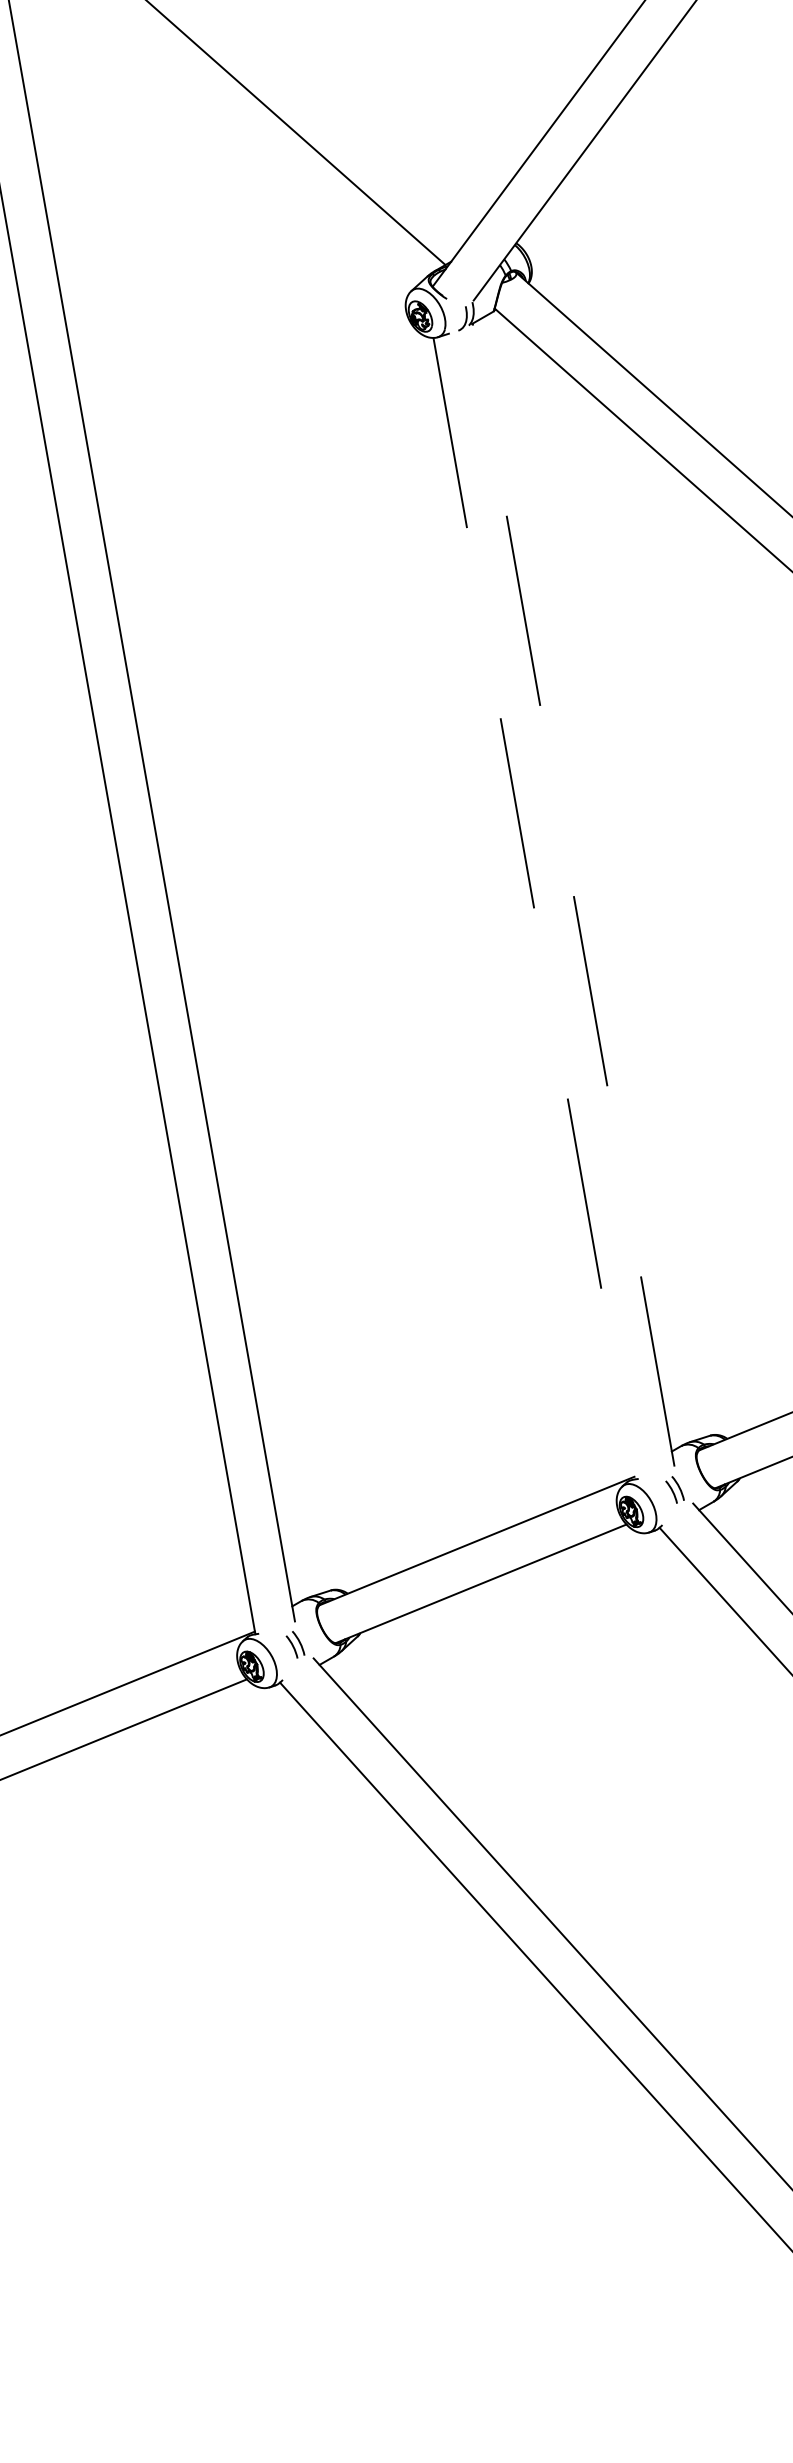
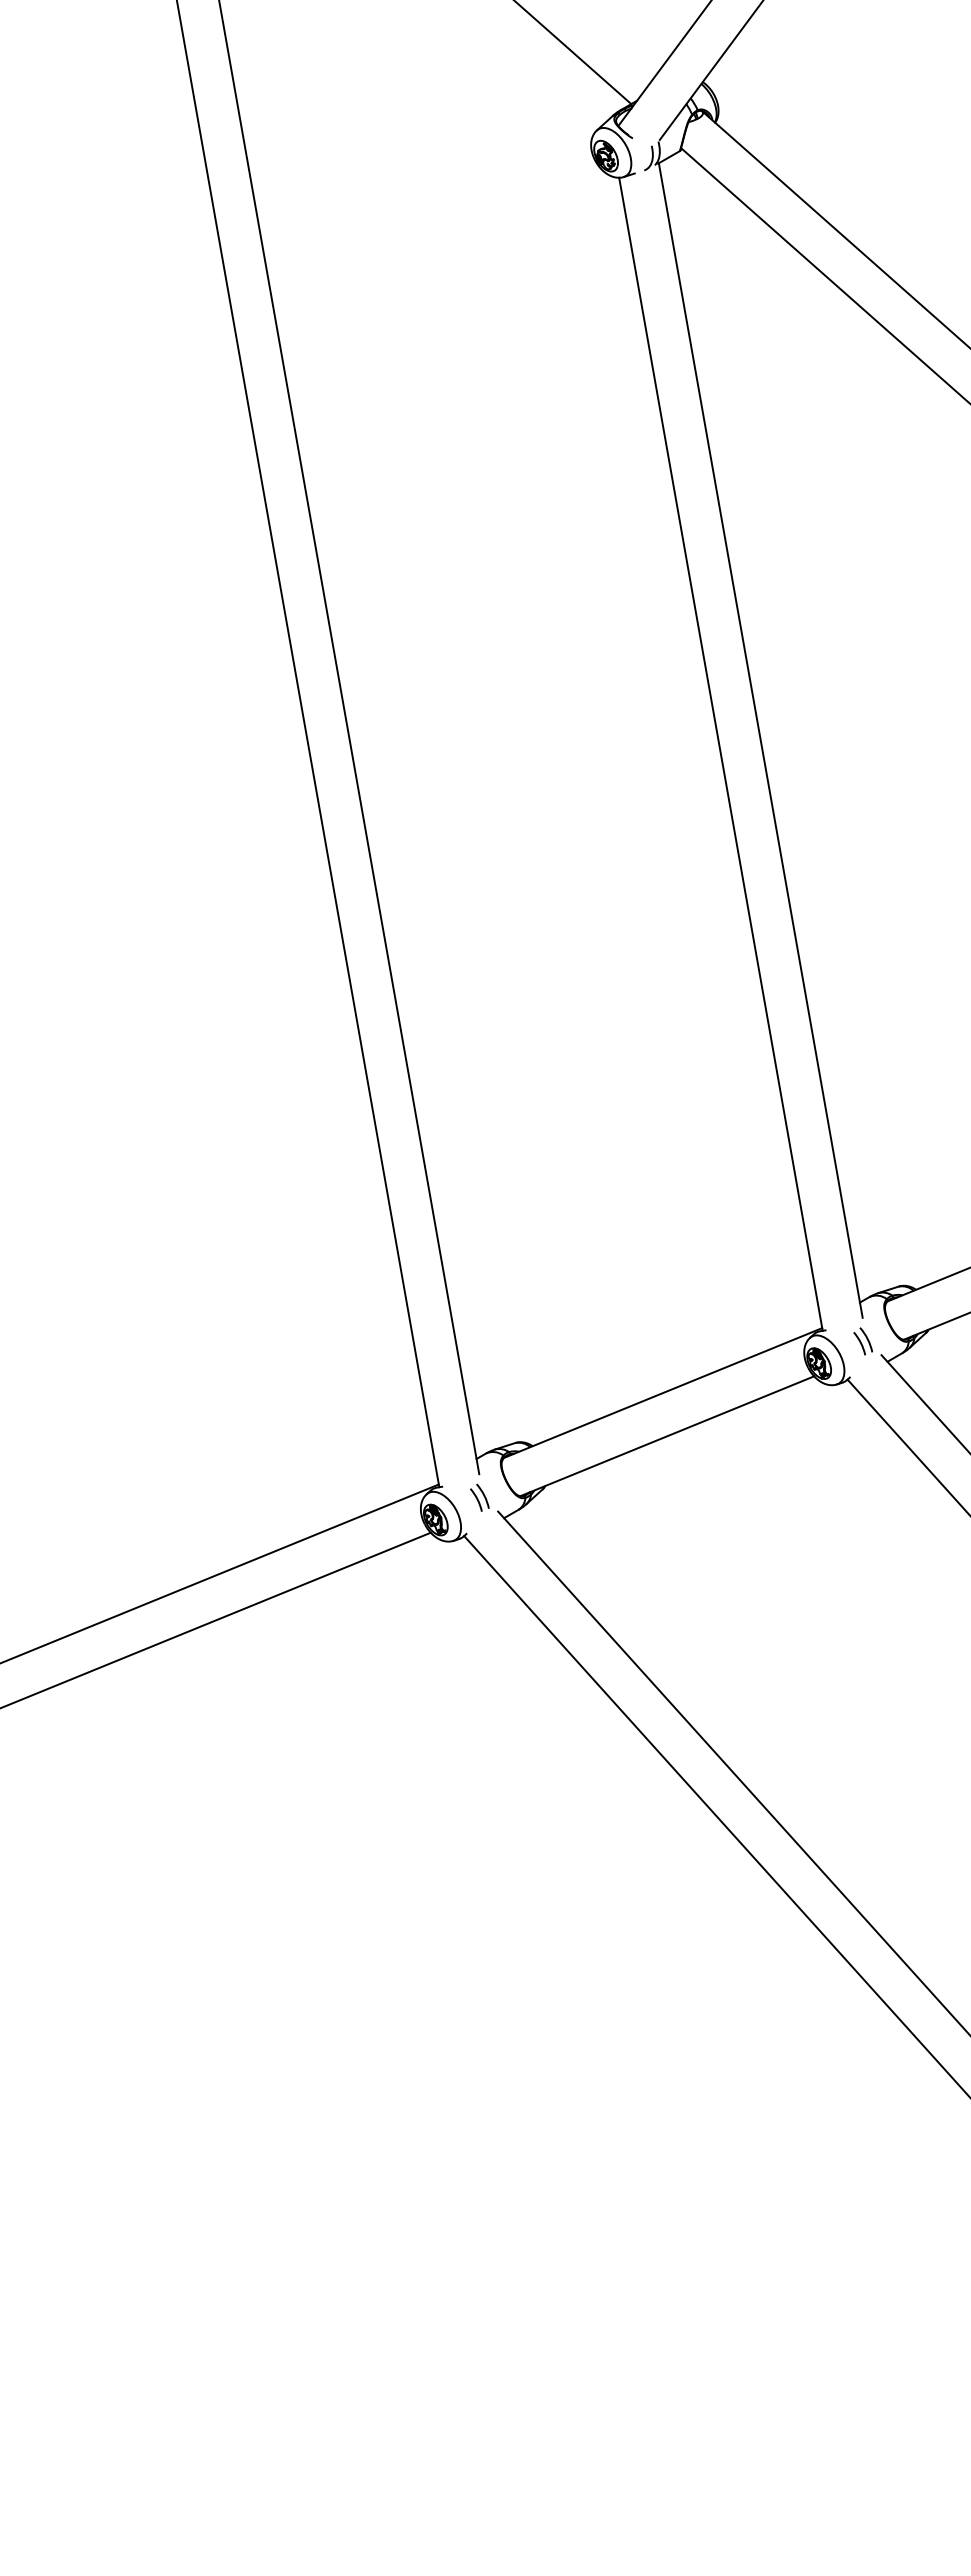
line: (573, 895) -> (760, 740), dashed -> solid
line: (534, 908) -> (721, 754), dashed -> solid

